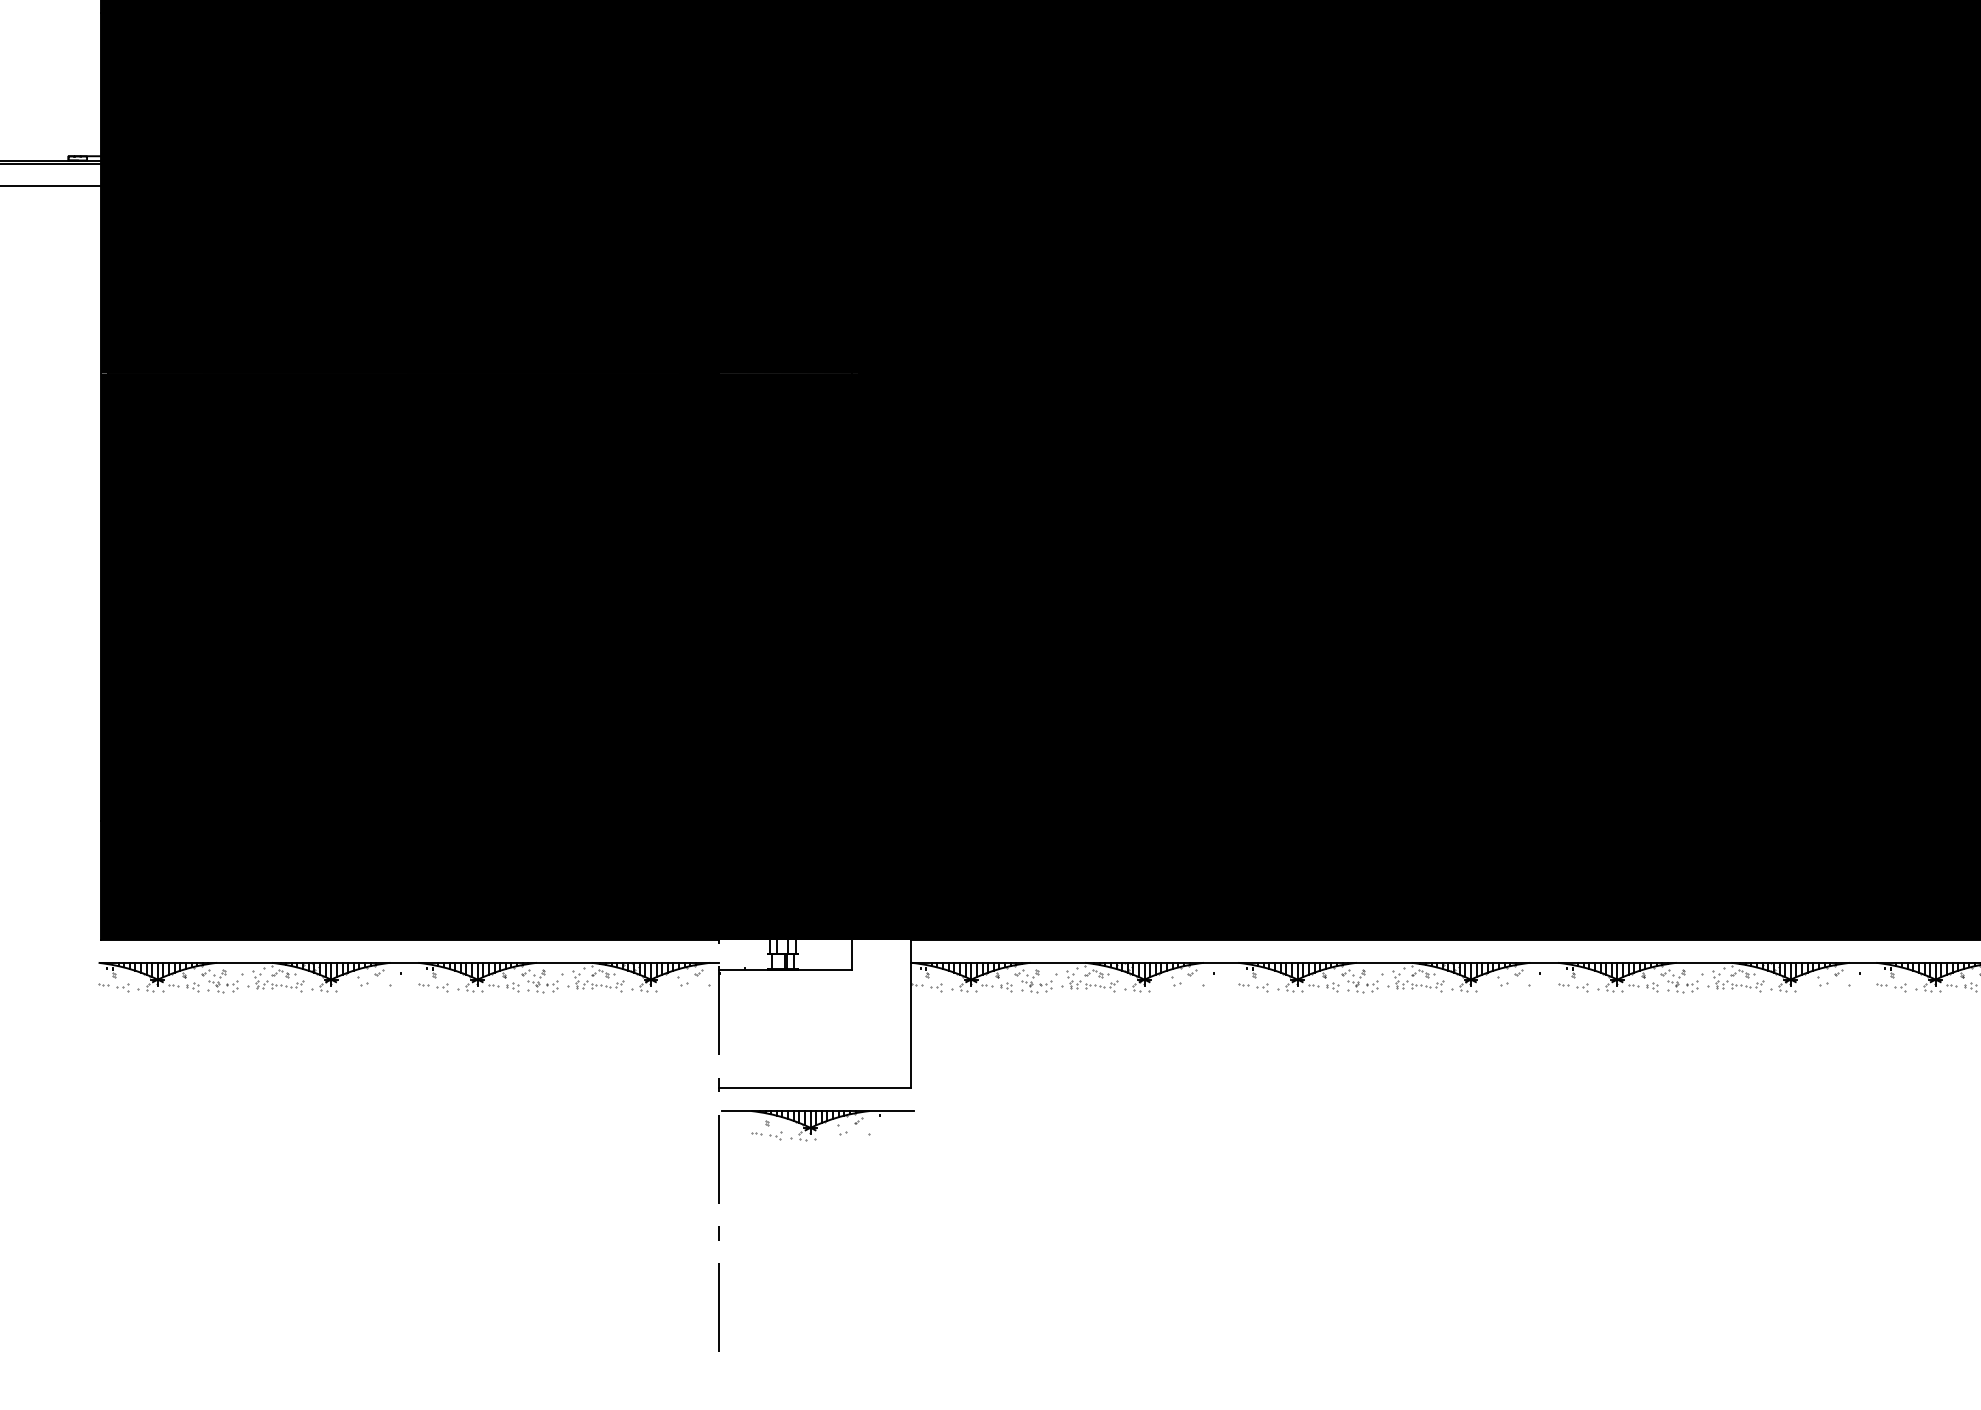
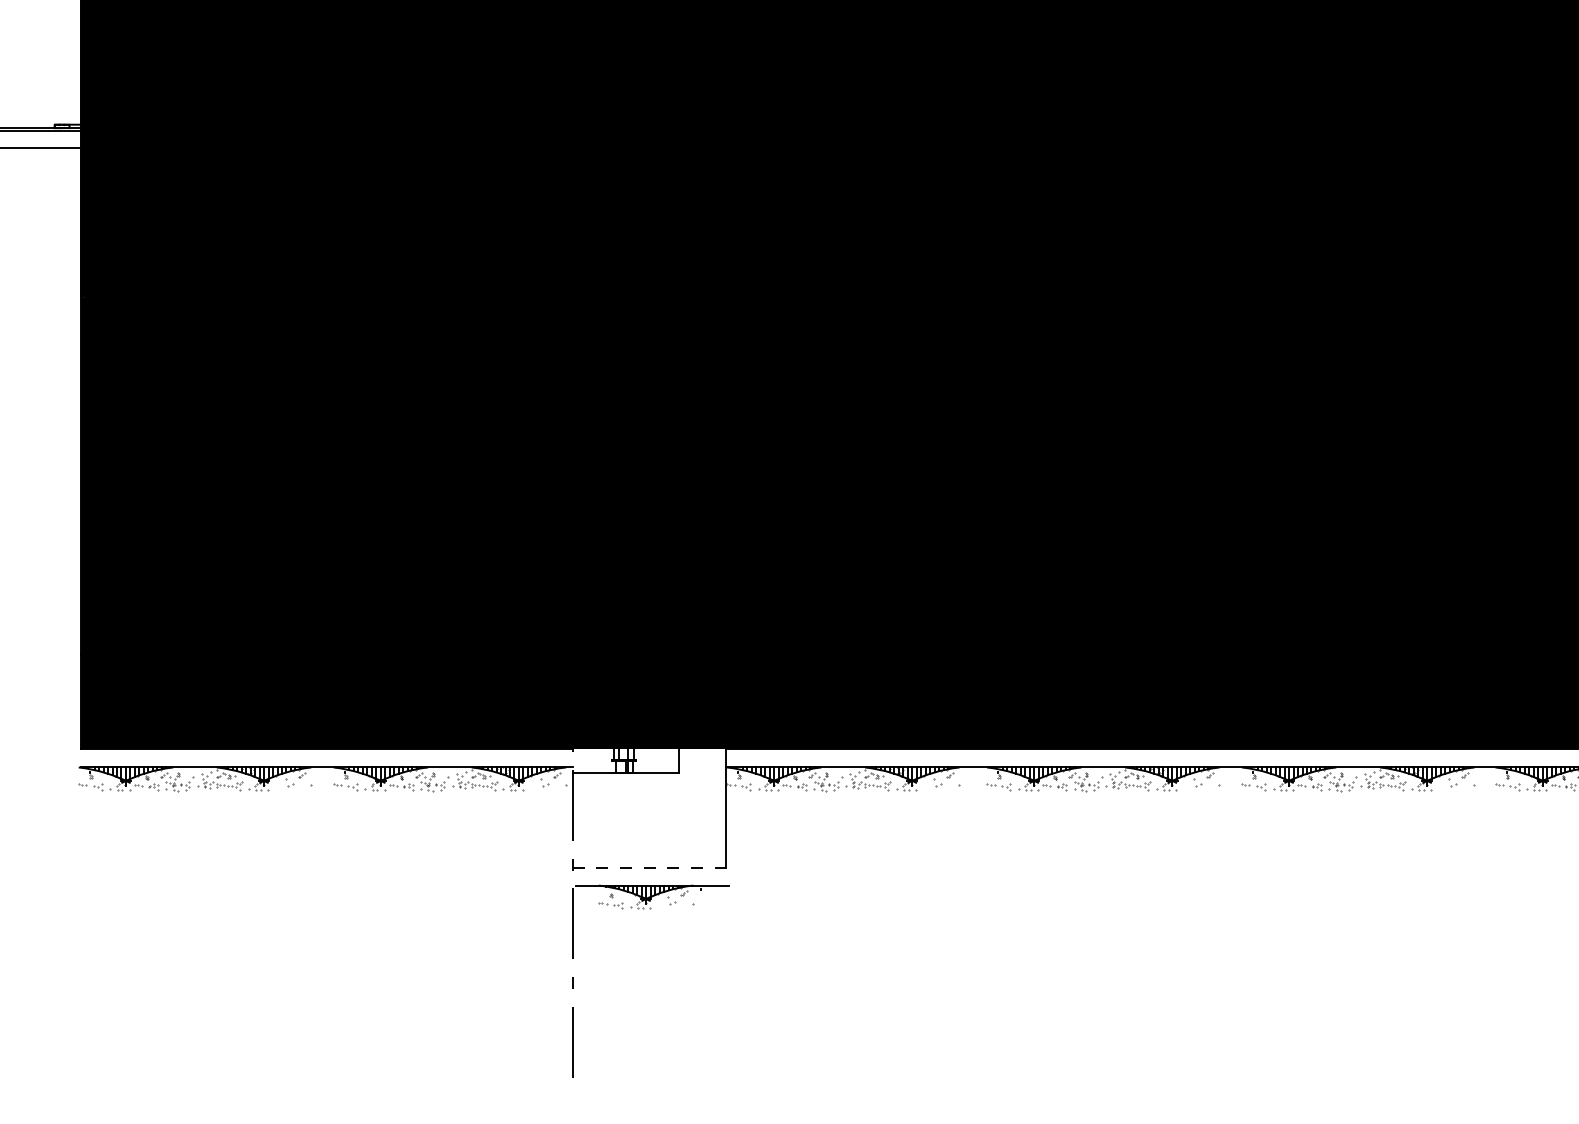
line: (814, 1088) -> (649, 867), solid -> dashed

